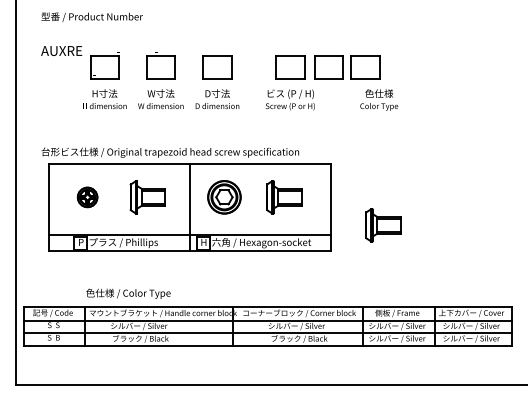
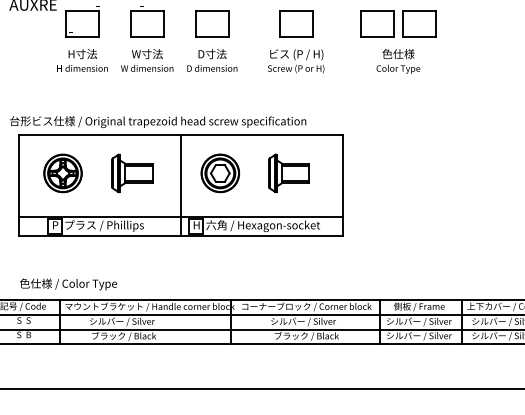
part: (347, 67) -> (398, 24), moved
part: (87, 197) -> (62, 173), size x1.67
part: (383, 225) -> (403, 205), removed
text: (128, 293) -> (68, 284), moved

